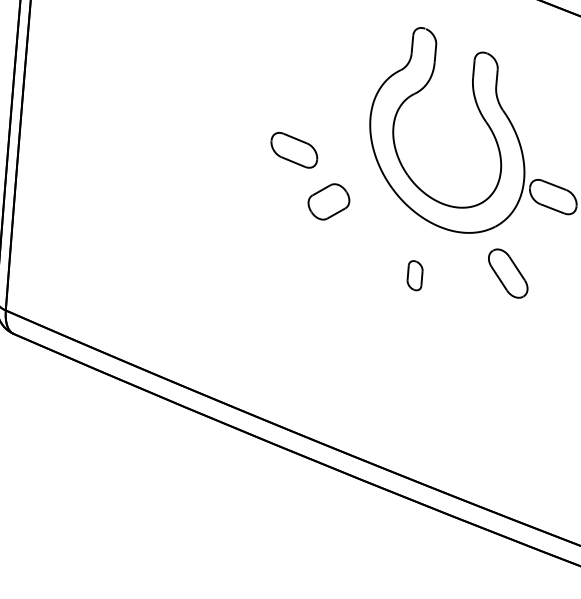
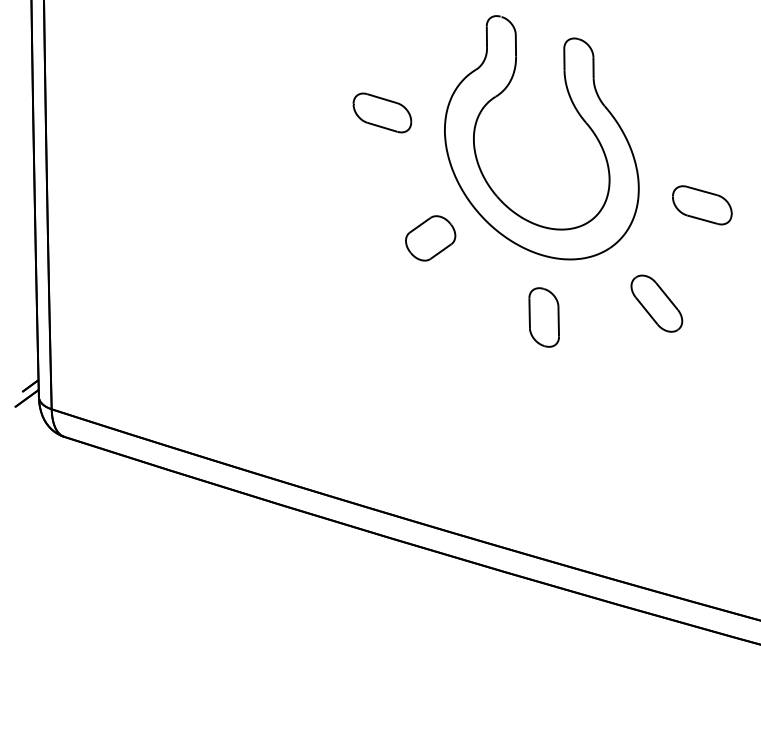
part: (480, 114) -> (577, 113), moved
part: (294, 149) -> (382, 112), moved
part: (414, 275) -> (543, 317), size x1.67

